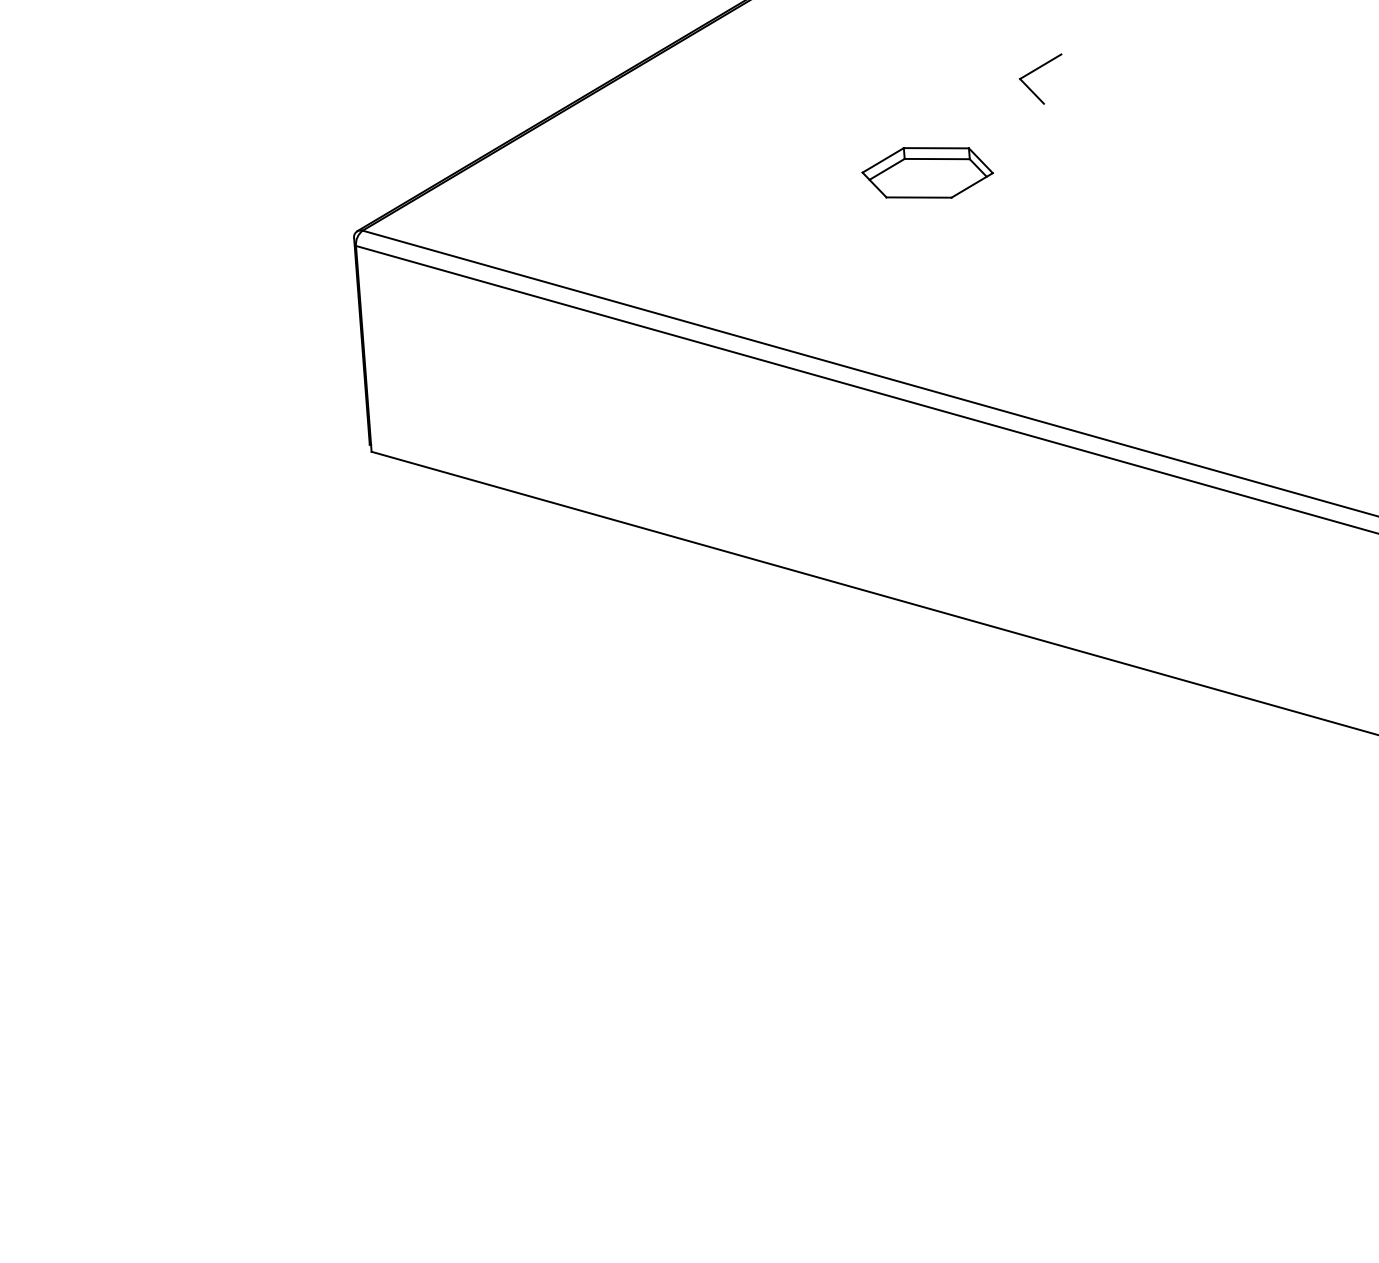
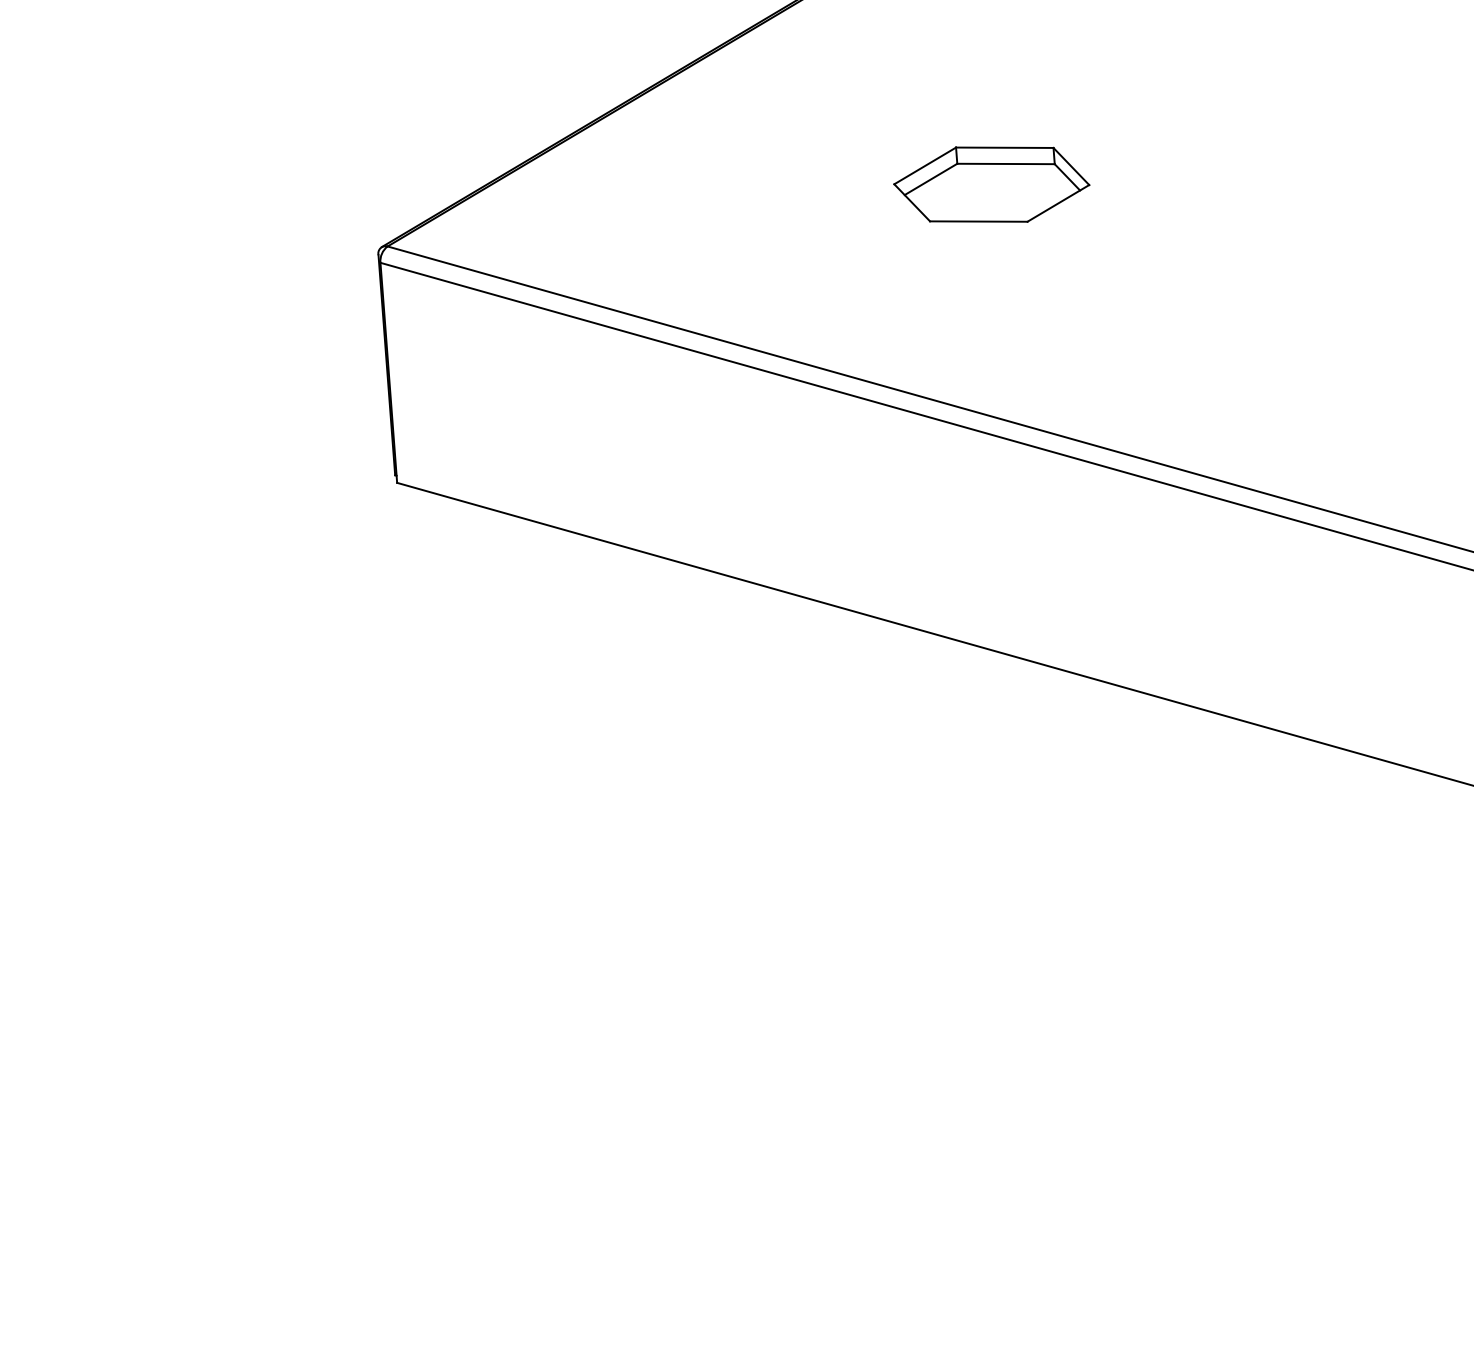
part: (1036, 70) -> (1107, 75), removed
part: (927, 172) -> (991, 184), size x1.4

